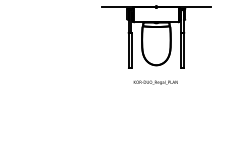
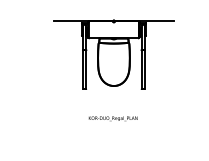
text: (155, 82) -> (112, 118), moved

